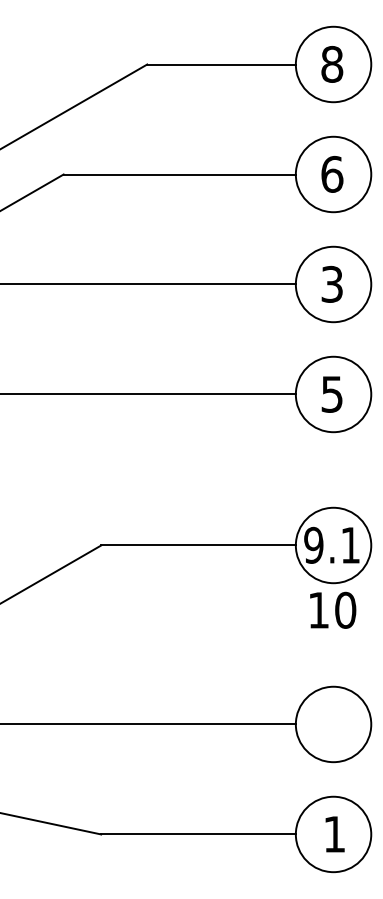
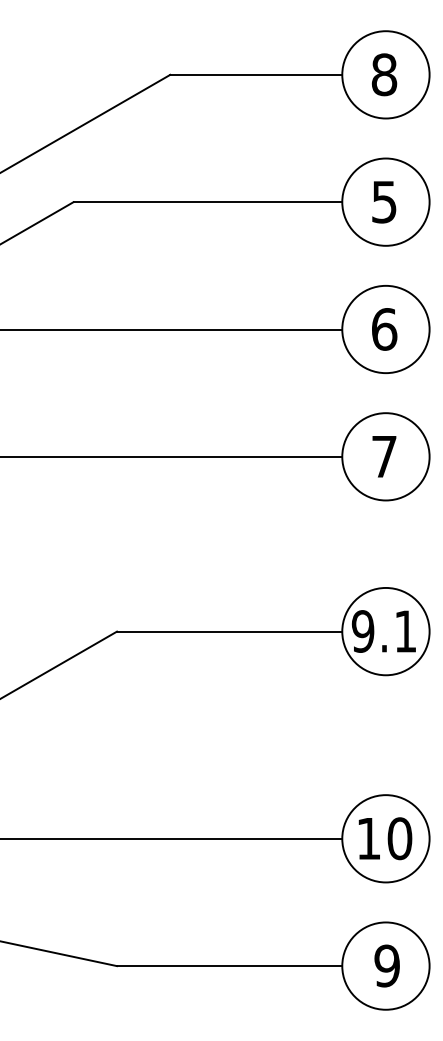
text: (332, 173) -> (384, 201), 6 -> 5
text: (332, 284) -> (384, 329), 3 -> 6
text: (332, 395) -> (384, 457), 5 -> 7
text: (333, 610) -> (385, 838), moved
text: (334, 833) -> (386, 965), 1 -> 9

